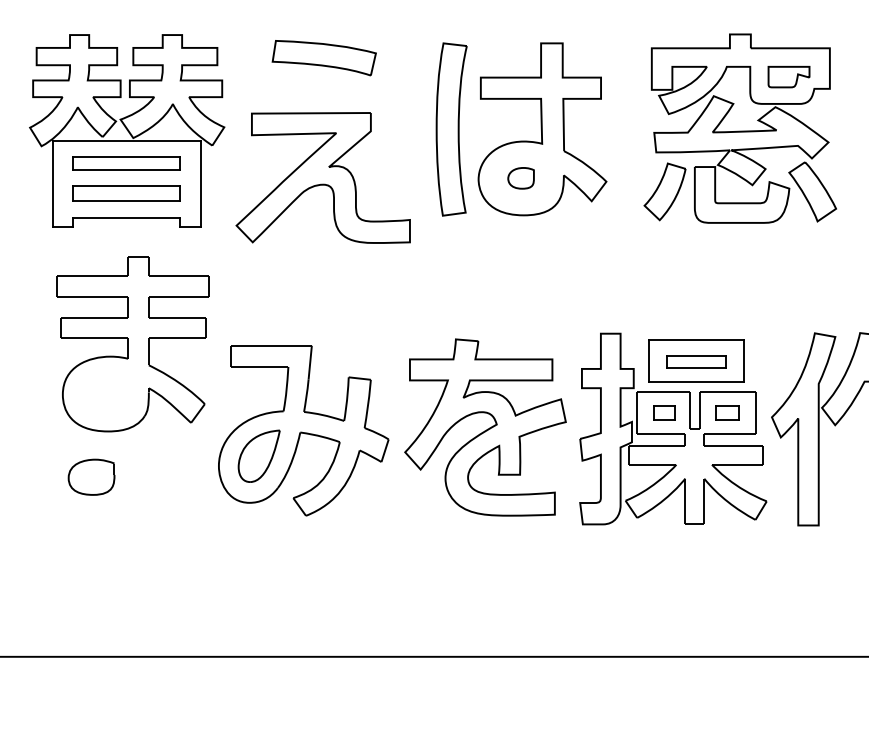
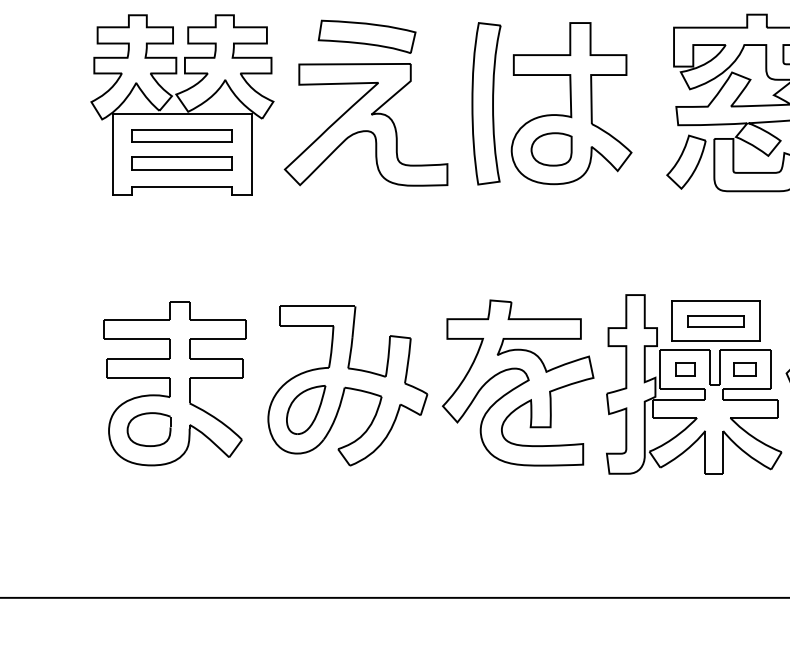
part: (322, 177) -> (365, 124), moved
part: (520, 178) -> (550, 149), size x1.67
part: (132, 344) -> (174, 383), moved

